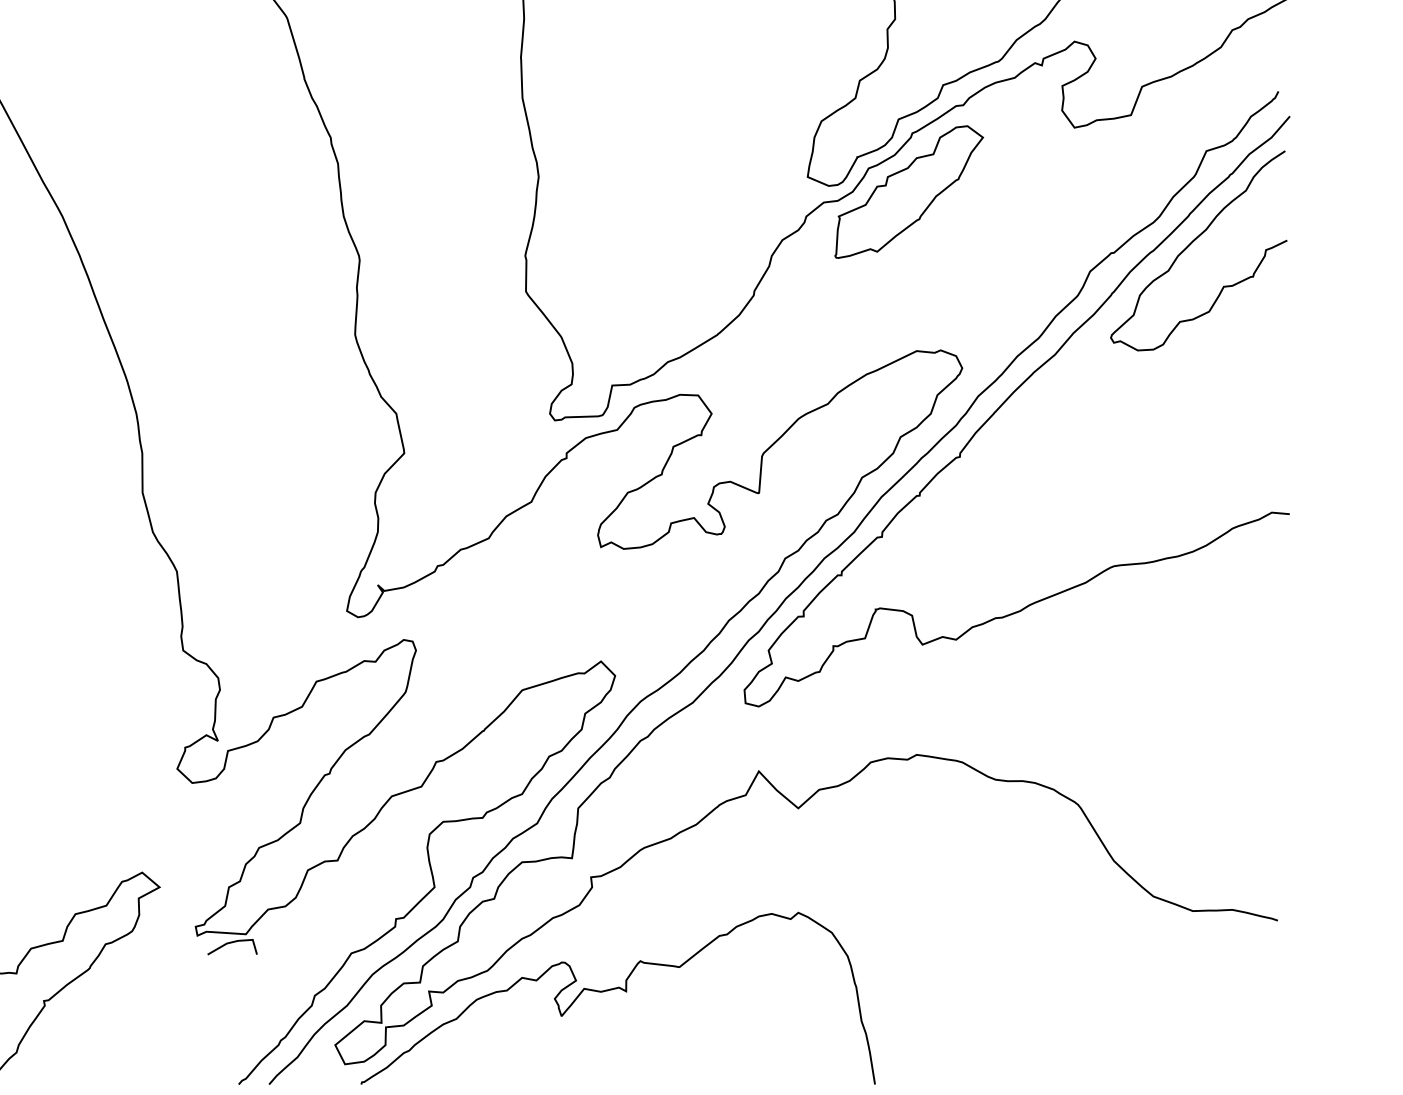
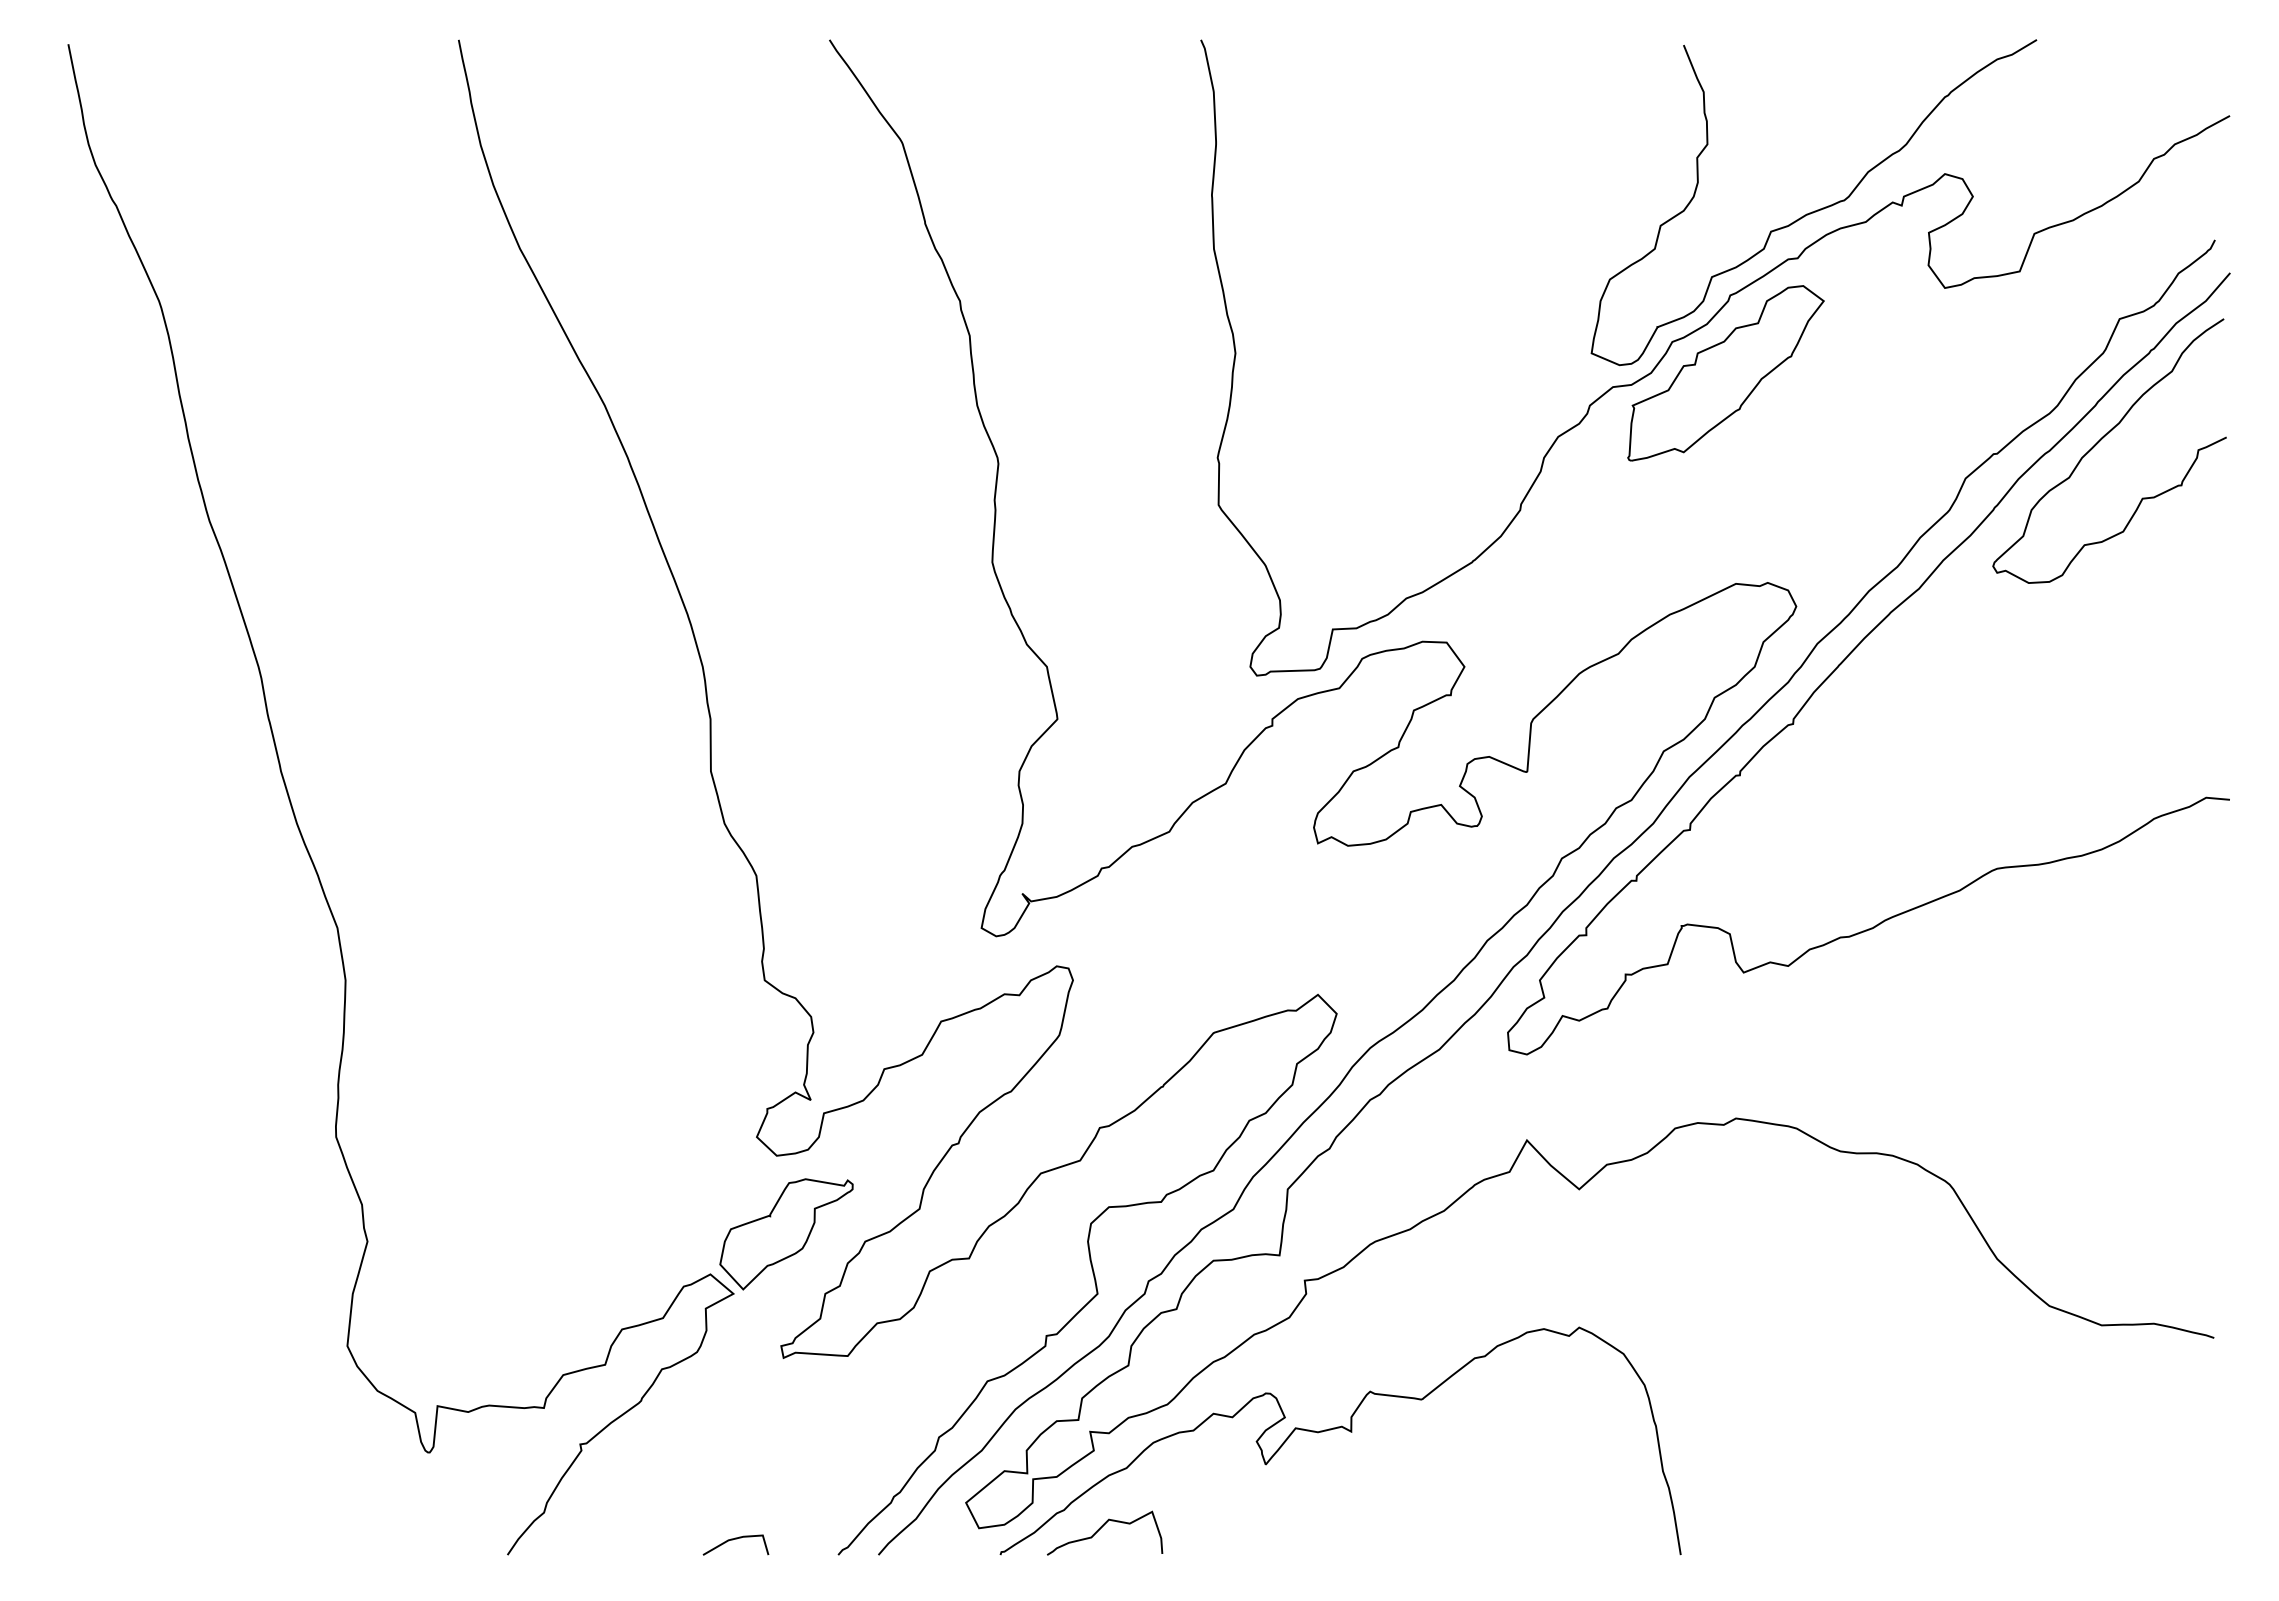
part: (199, 842) -> (786, 1234), added
line: (230, 943) -> (733, 1540), moved
curve: (437, 1064) -> (1101, 1528), added

